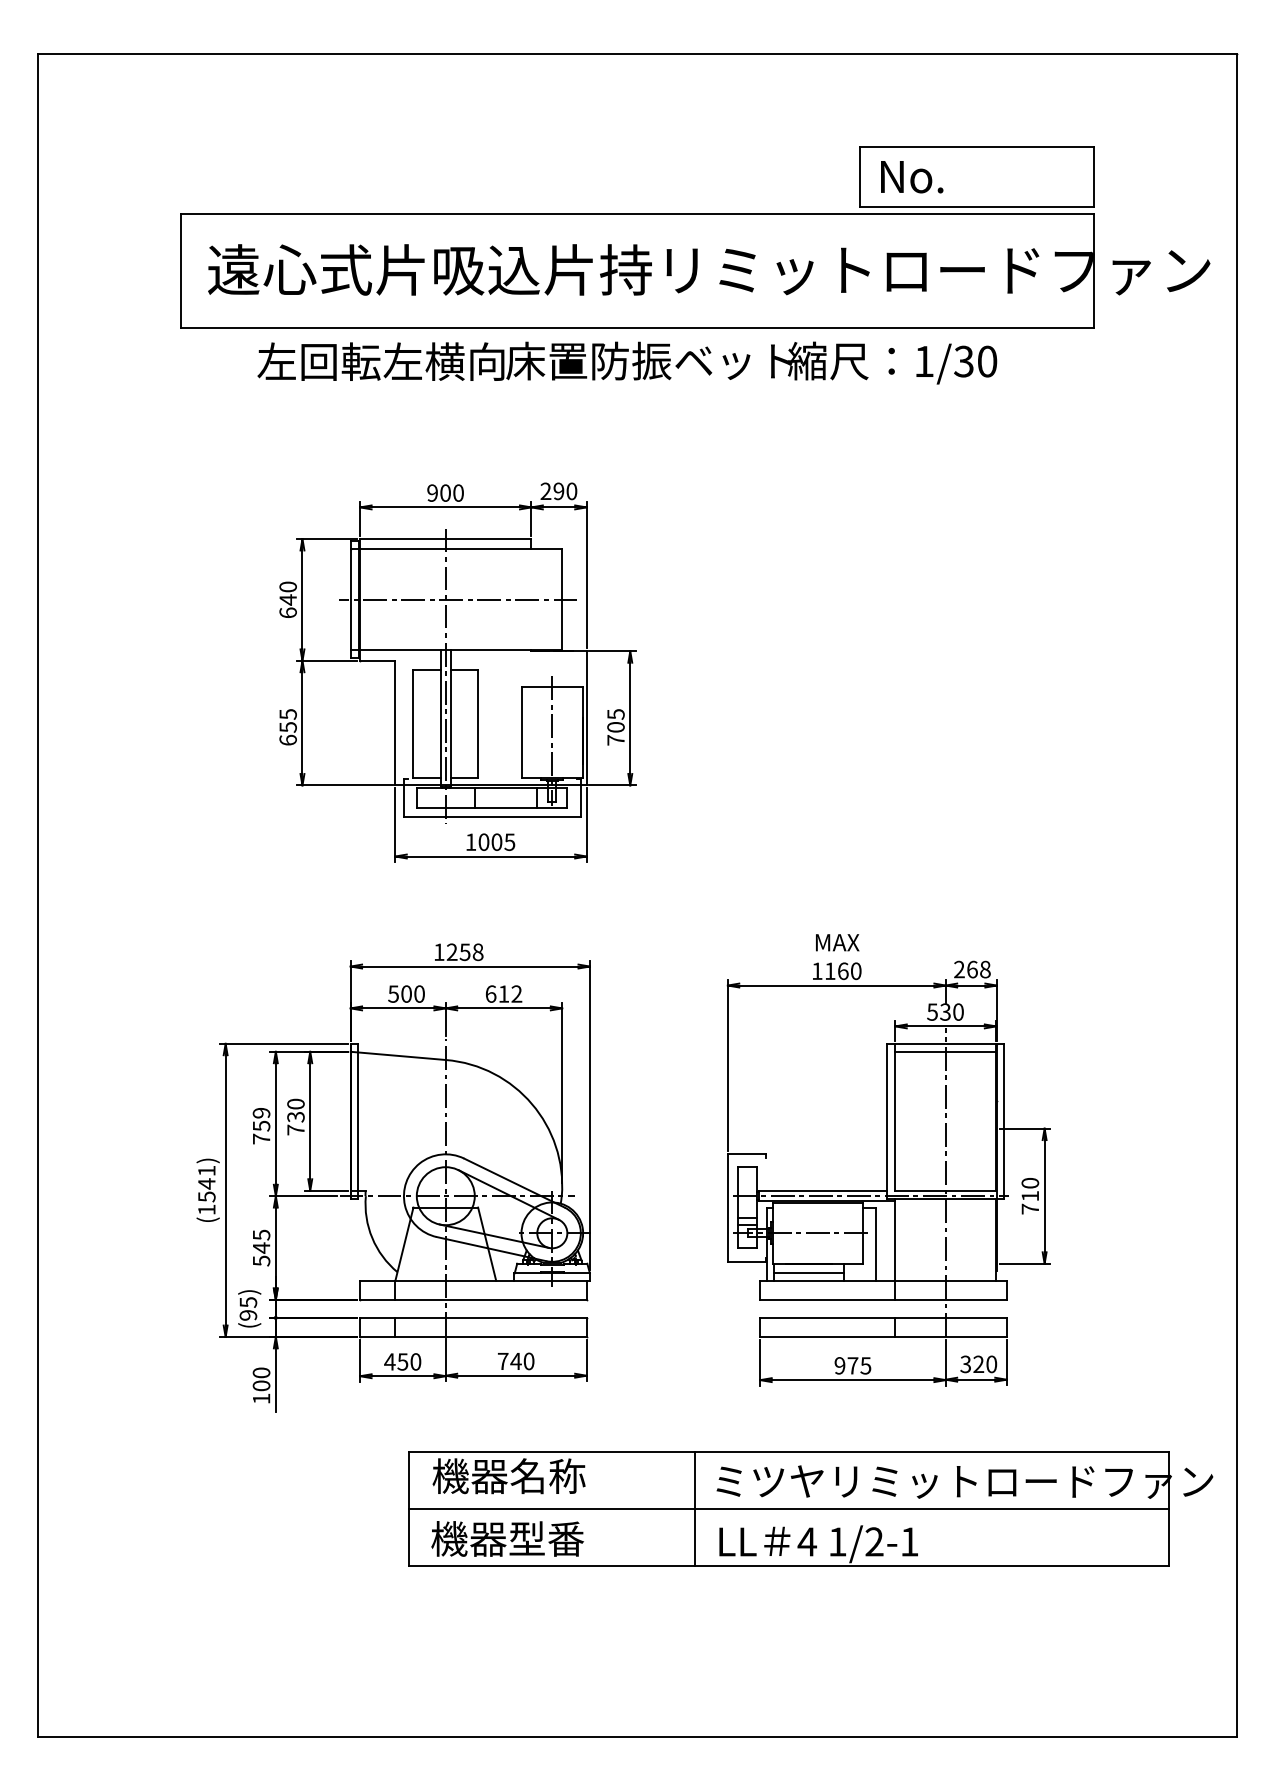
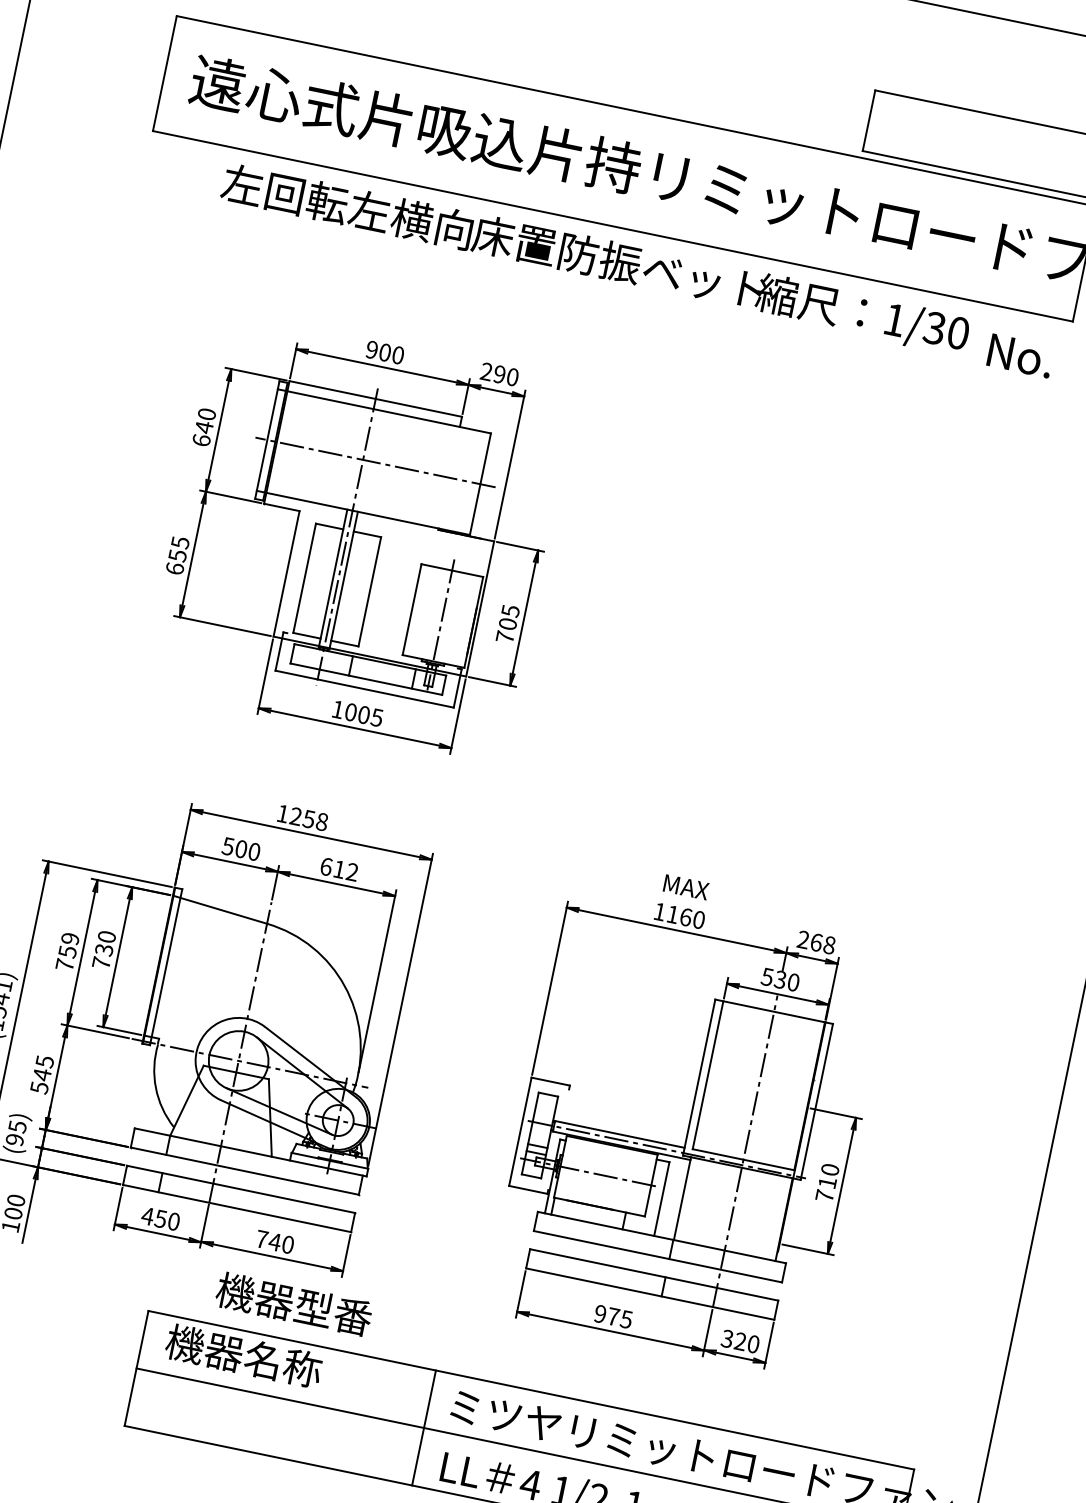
text: (912, 177) -> (1020, 356), moved
line: (945, 1051) -> (772, 1019), removed
line: (808, 1273) -> (587, 1214), removed
text: (507, 1538) -> (294, 1303), moved

